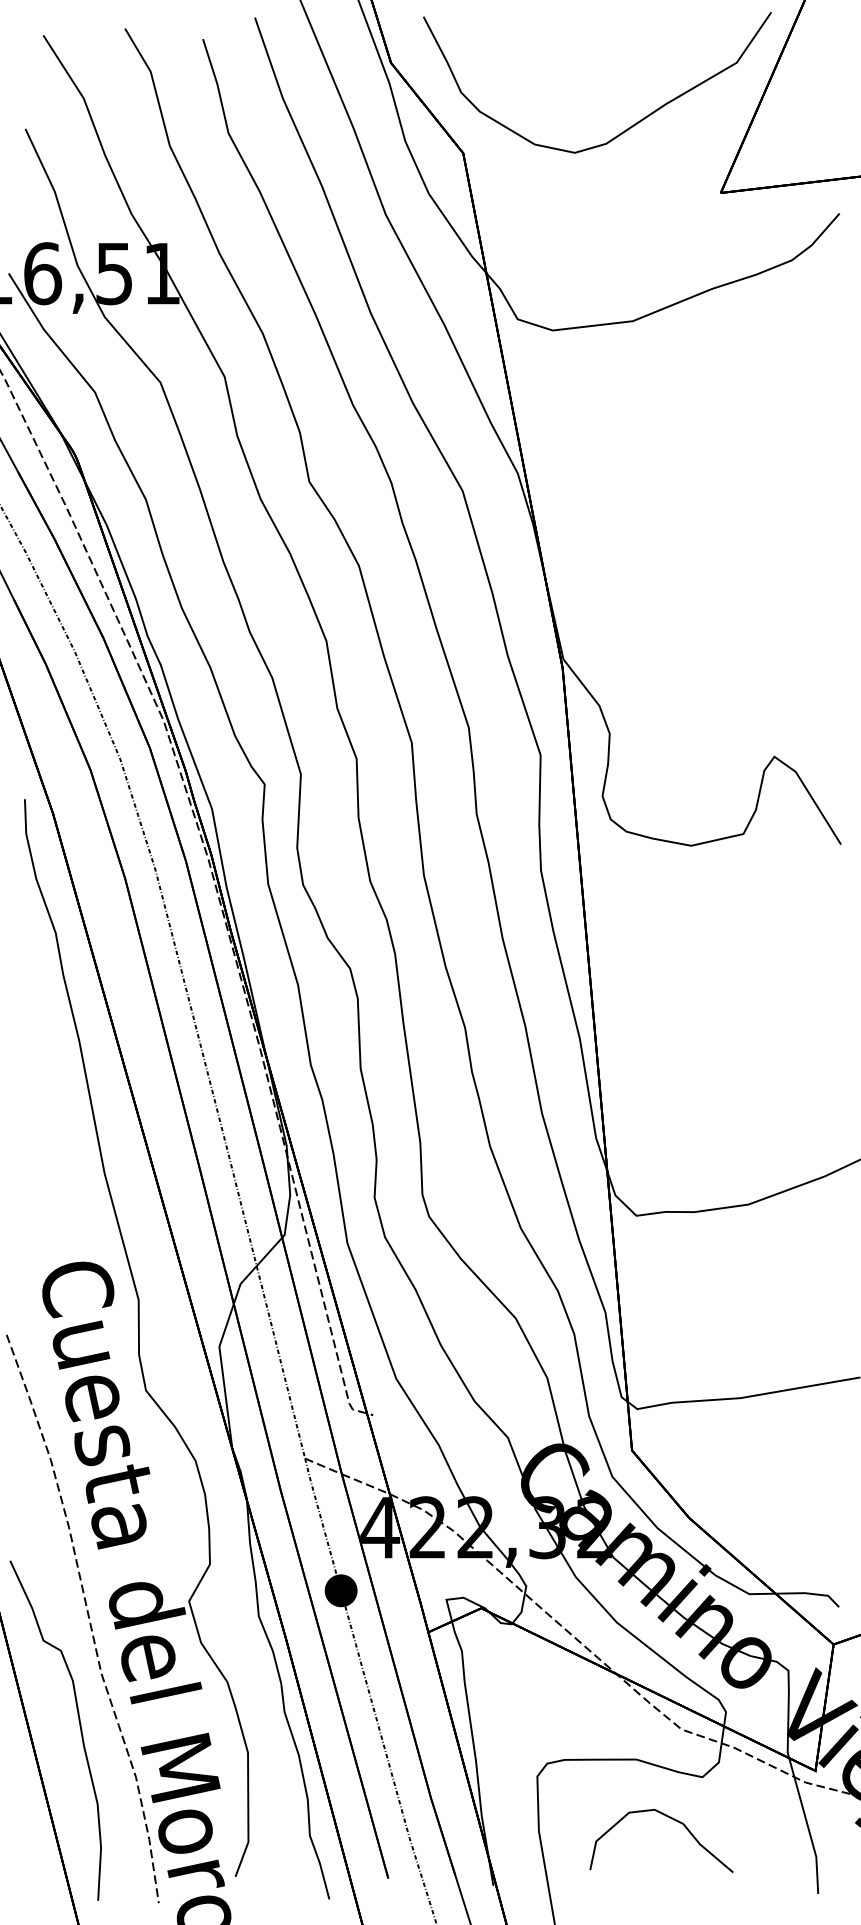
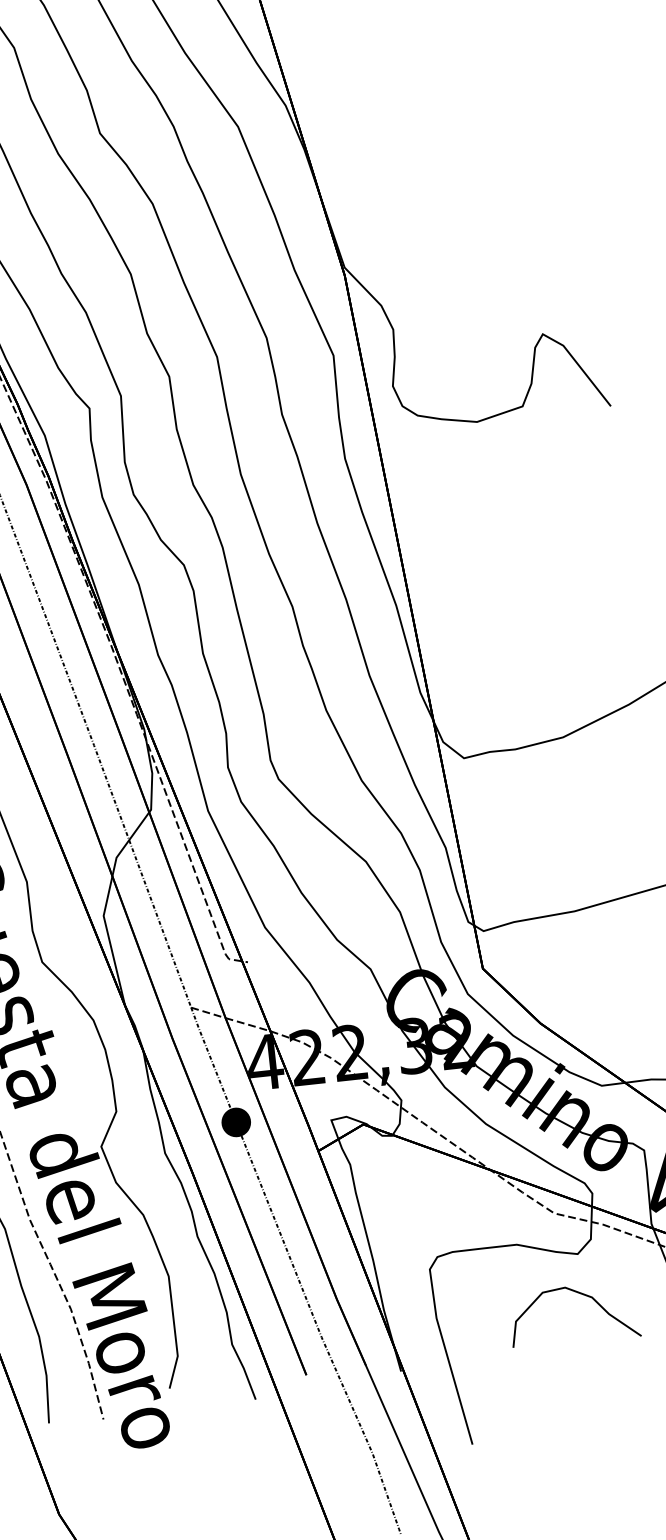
curve: (671, 1819) -> (581, 1294), moved

